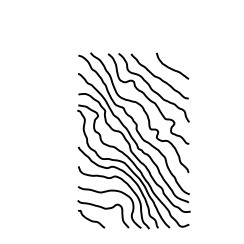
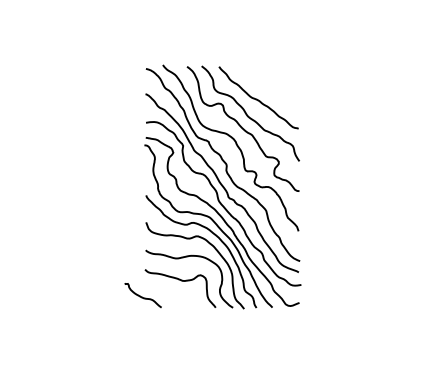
curve: (171, 68) -> (275, 86), removed
curve: (91, 219) -> (142, 296), moved

